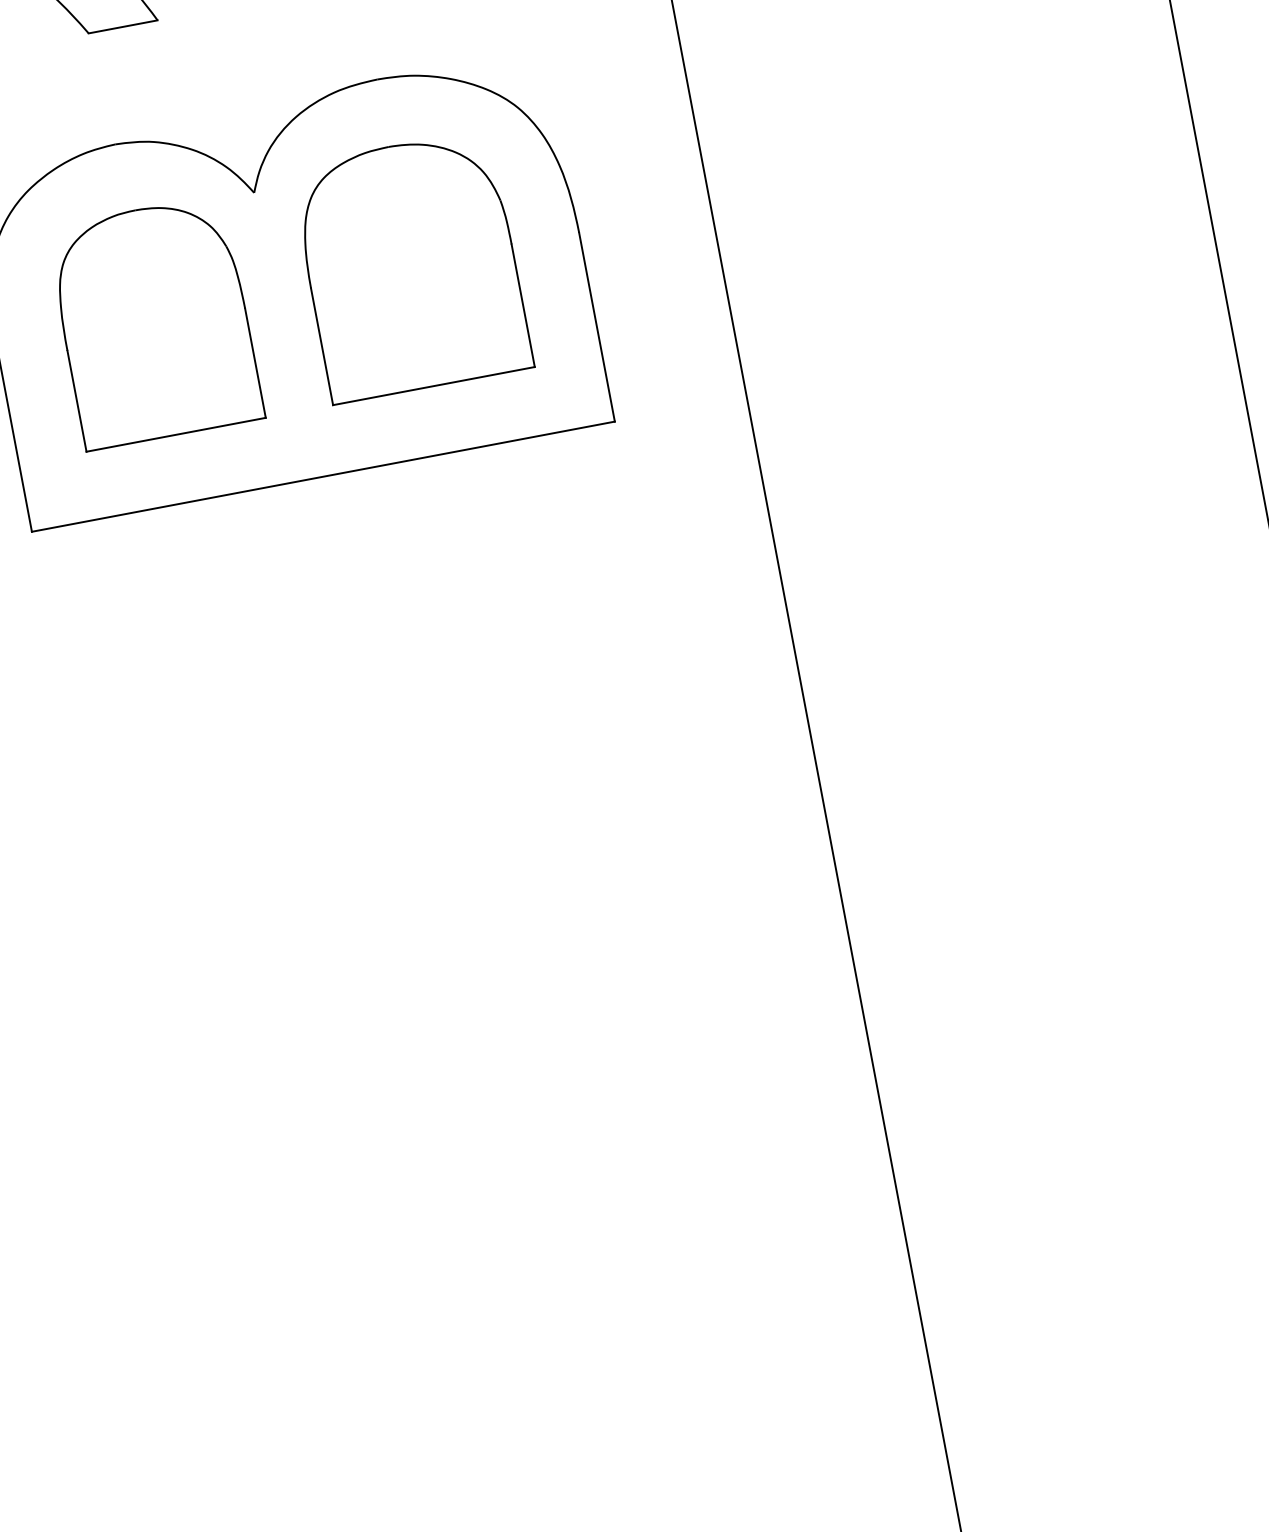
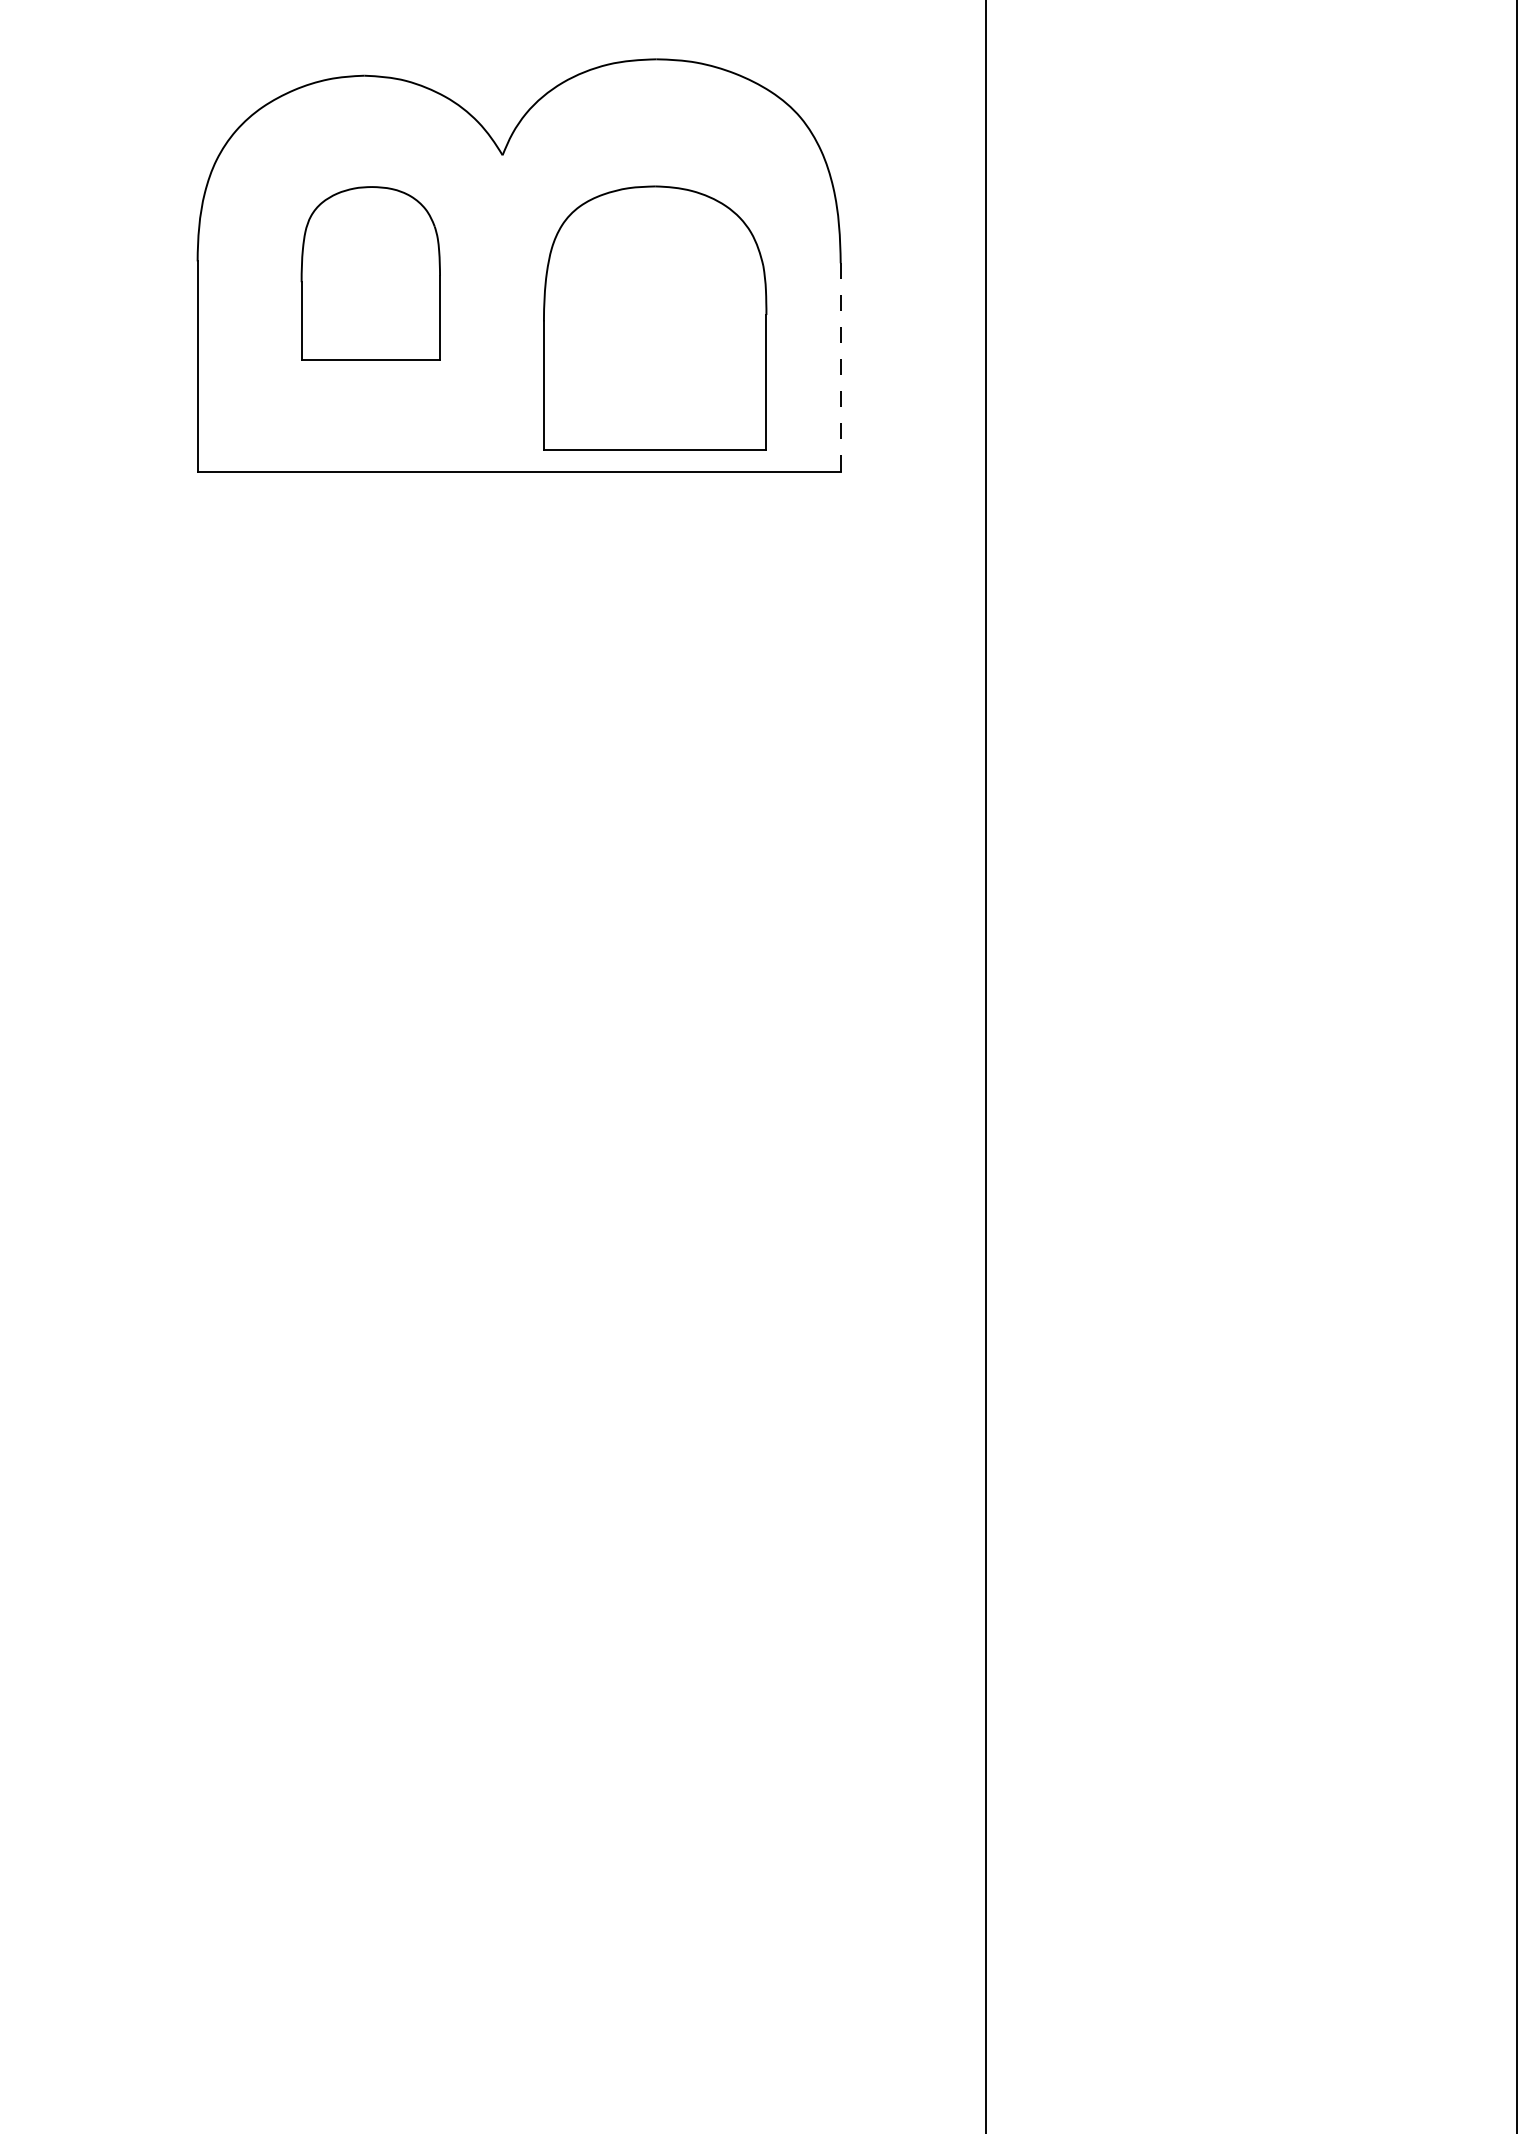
part: (411, 265) -> (655, 317), moved
part: (154, 322) -> (370, 273), size x0.7
line: (596, 326) -> (840, 366), solid -> dashed

